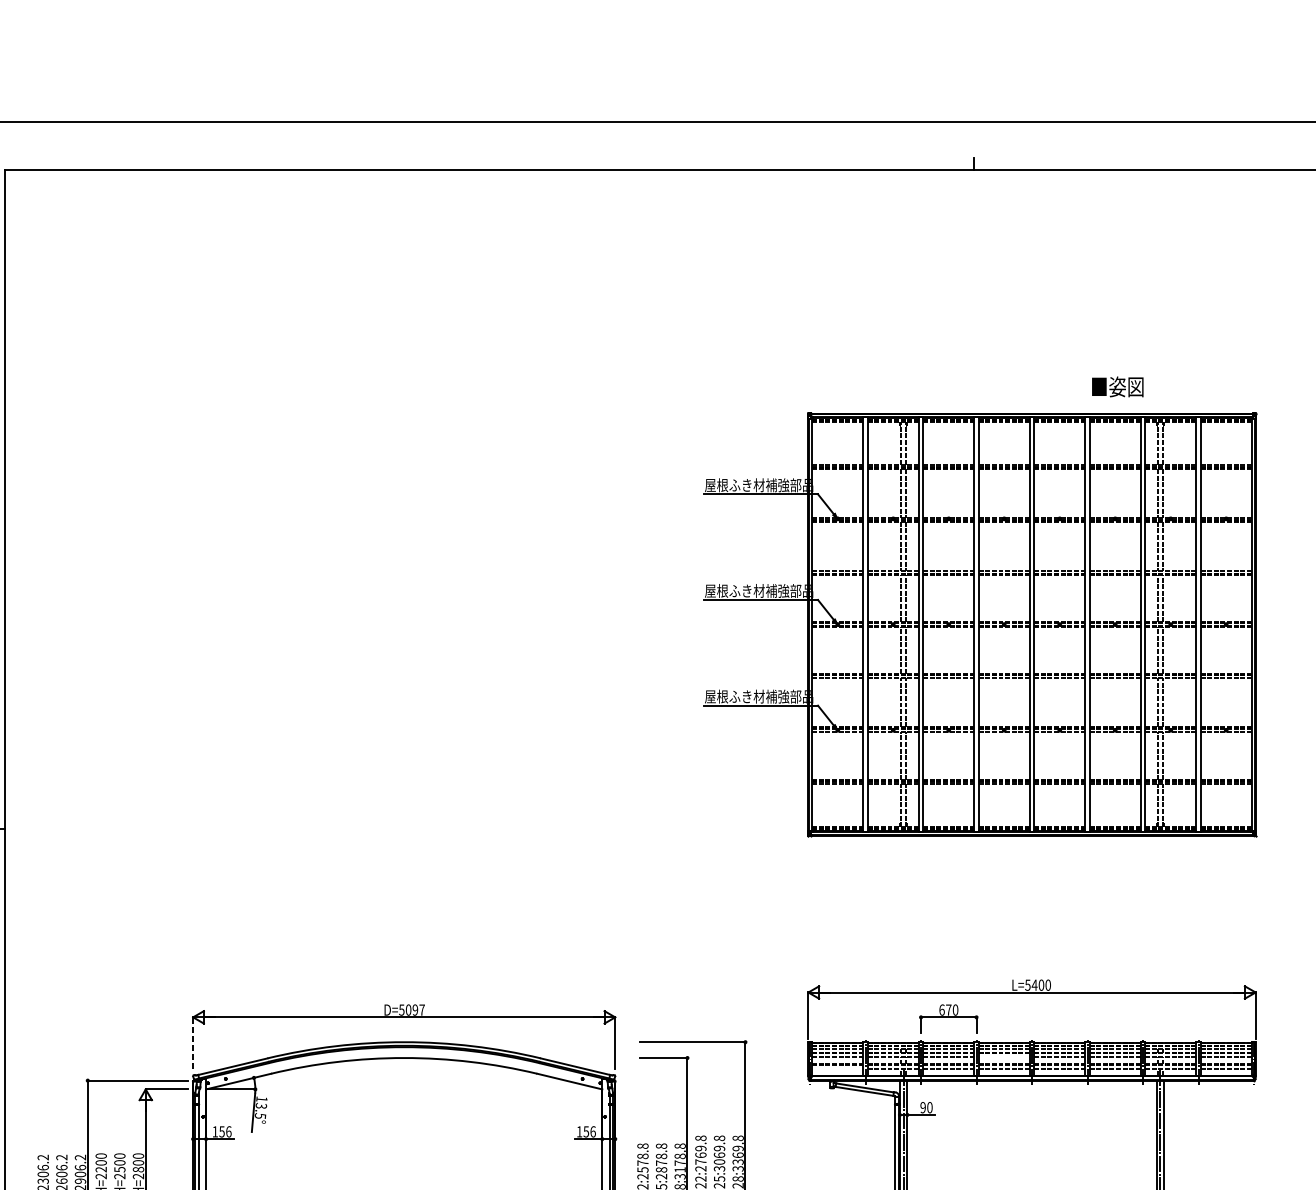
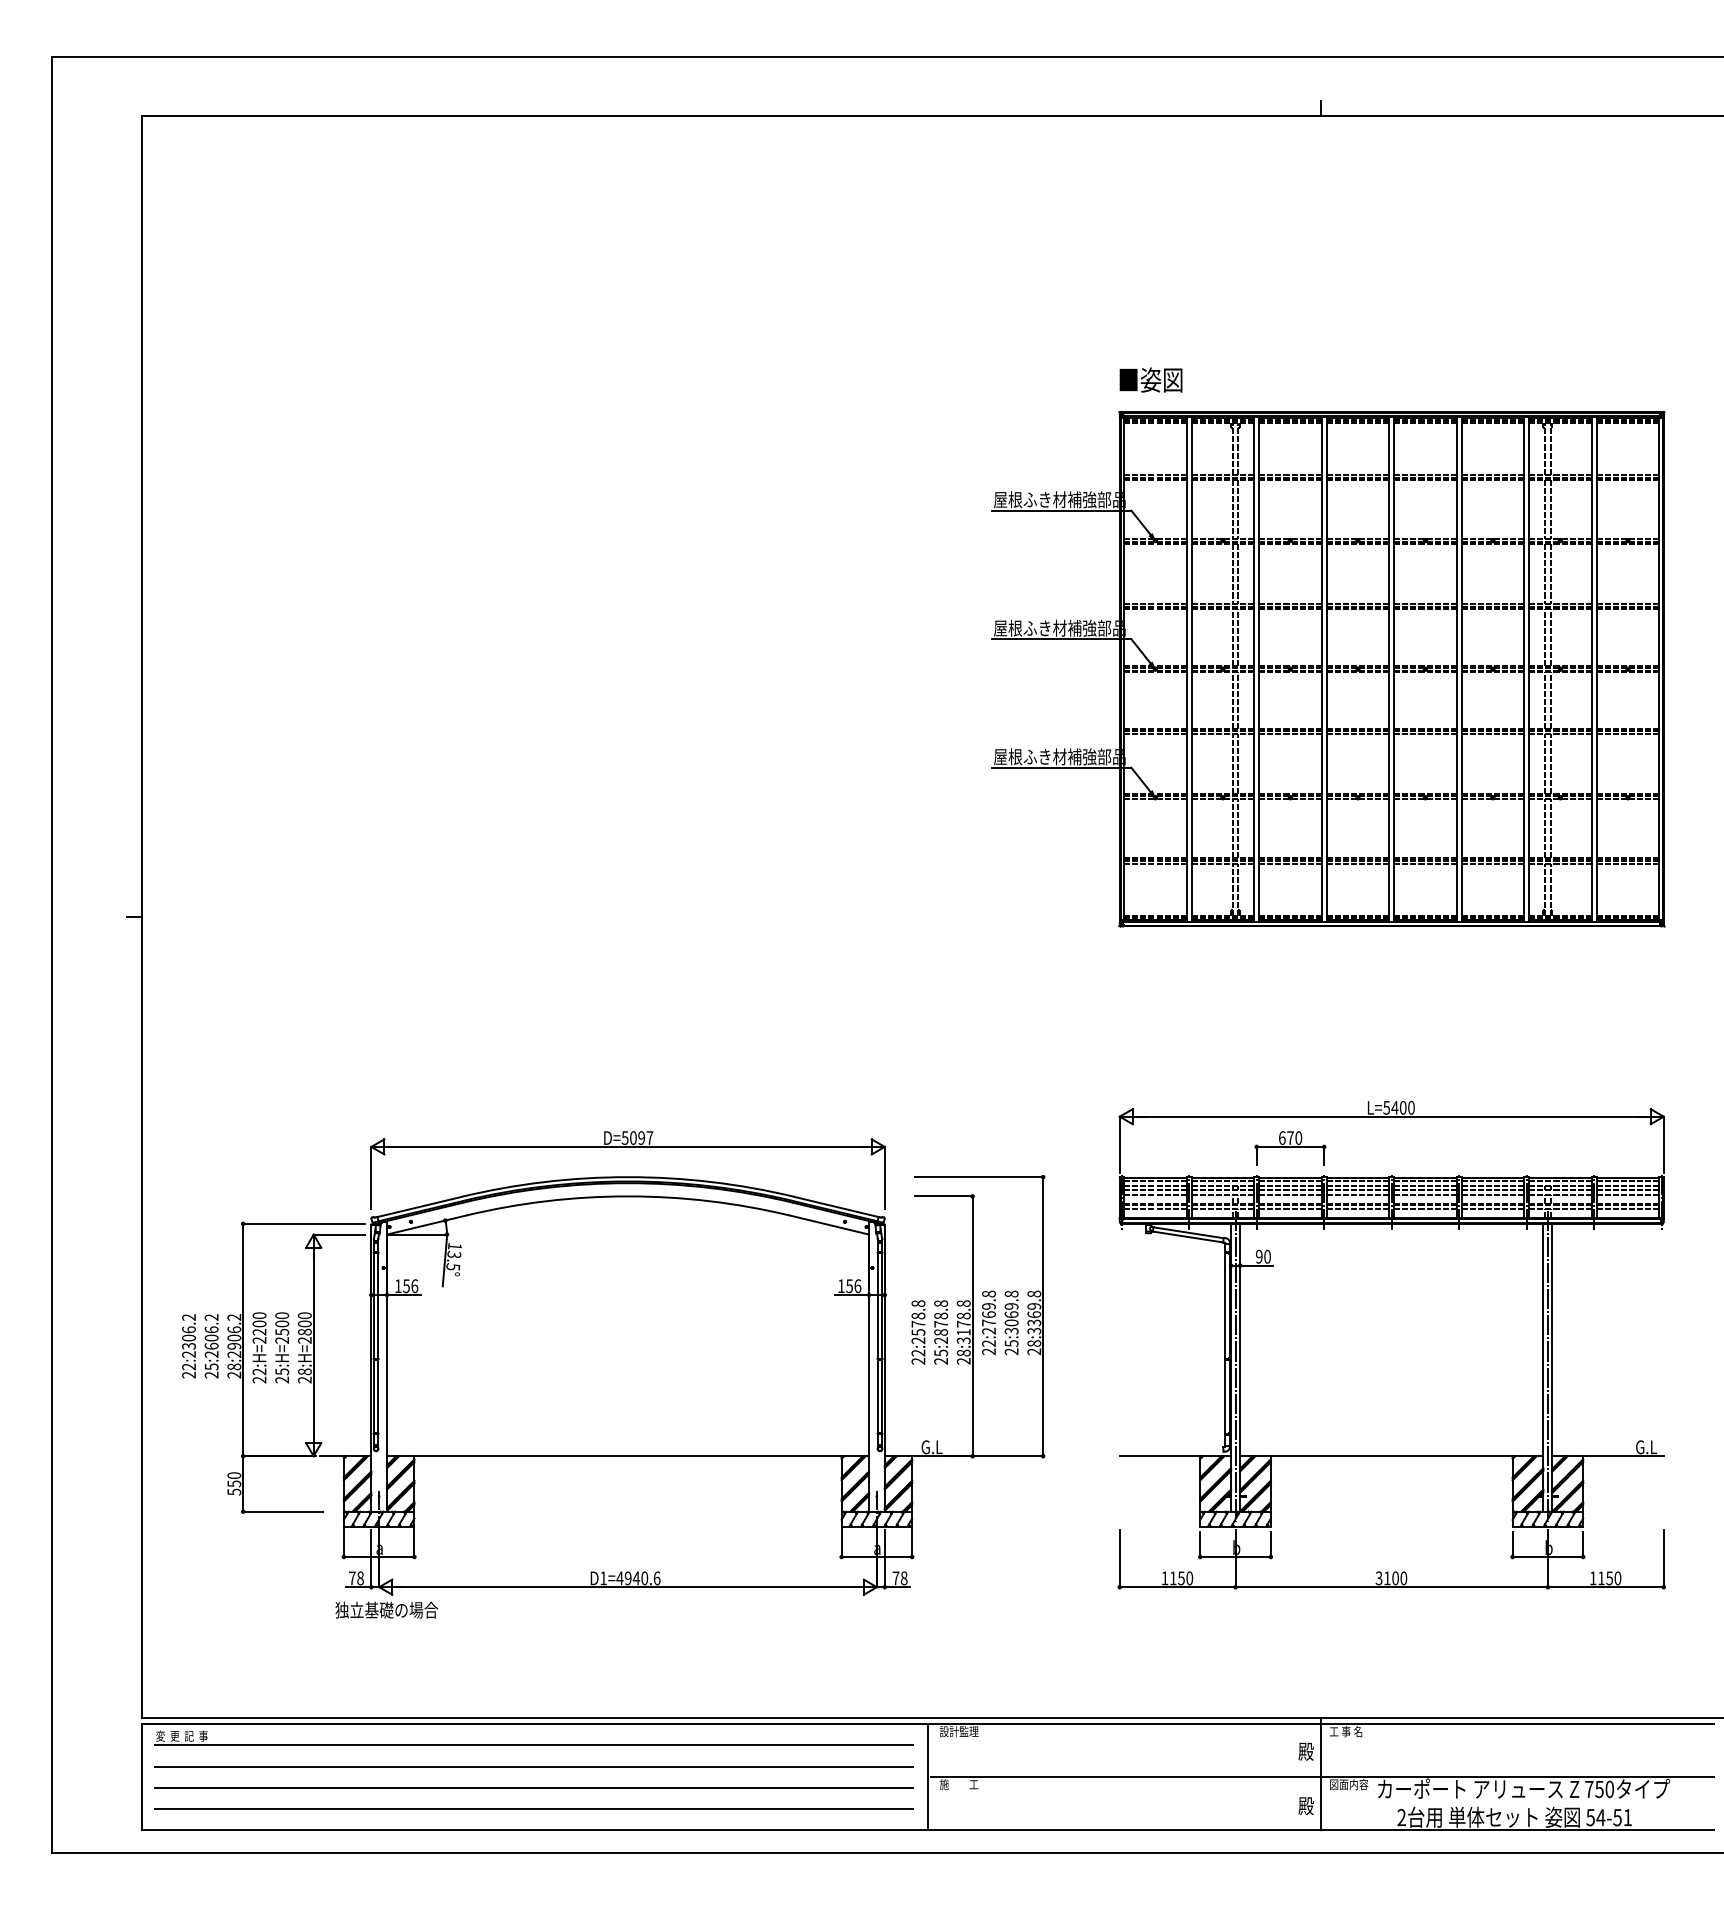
text: (1117, 386) -> (1150, 379), moved
line: (193, 1042) -> (371, 1177), dashed -> solid
line: (1003, 1056) -> (1357, 1194), added
line: (837, 1068) -> (1155, 1209), added

